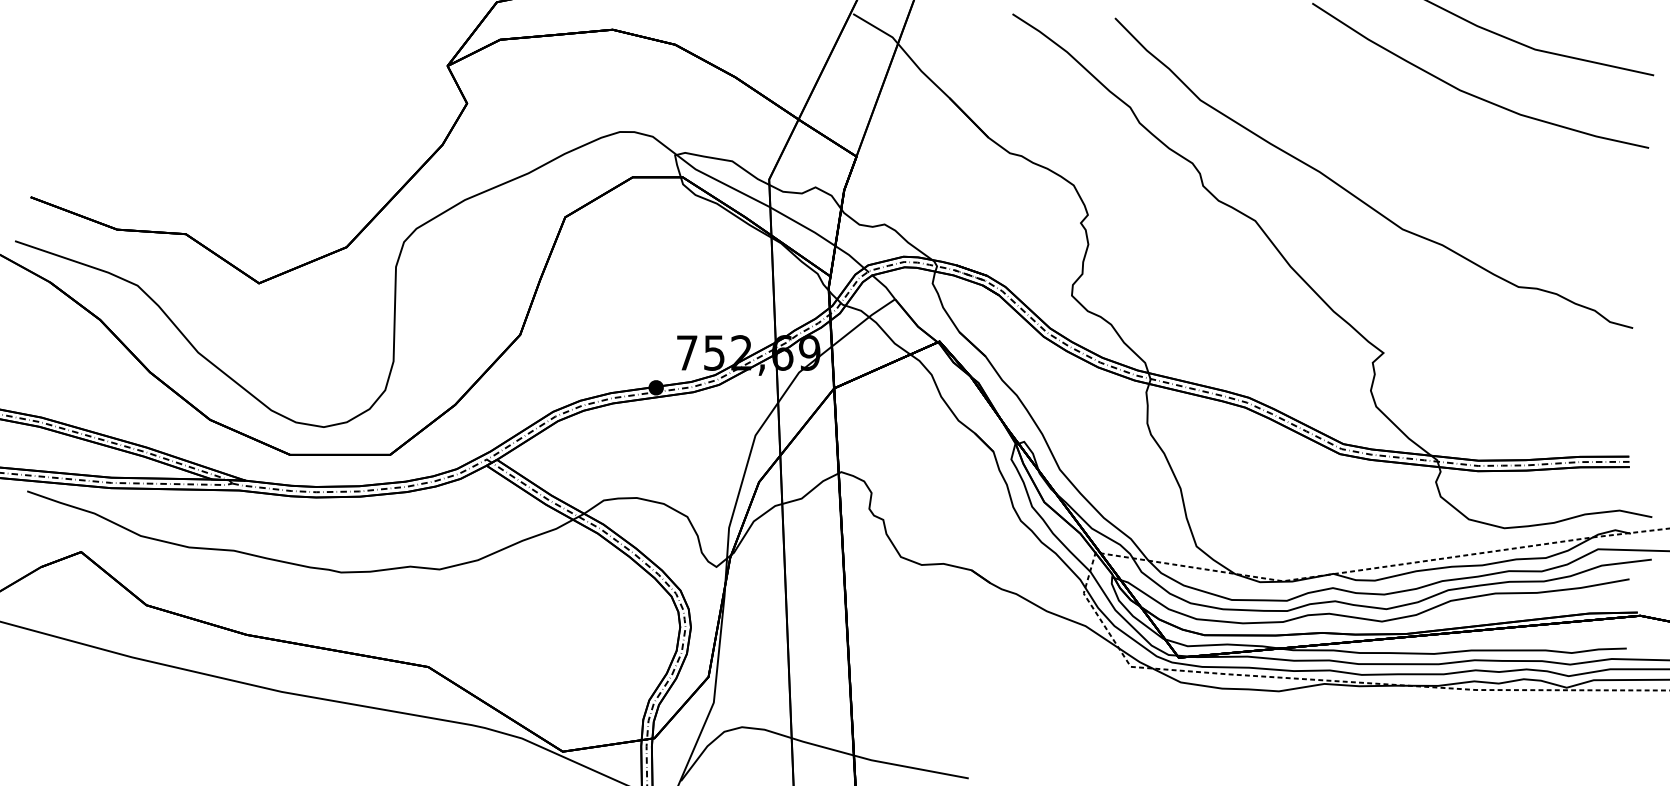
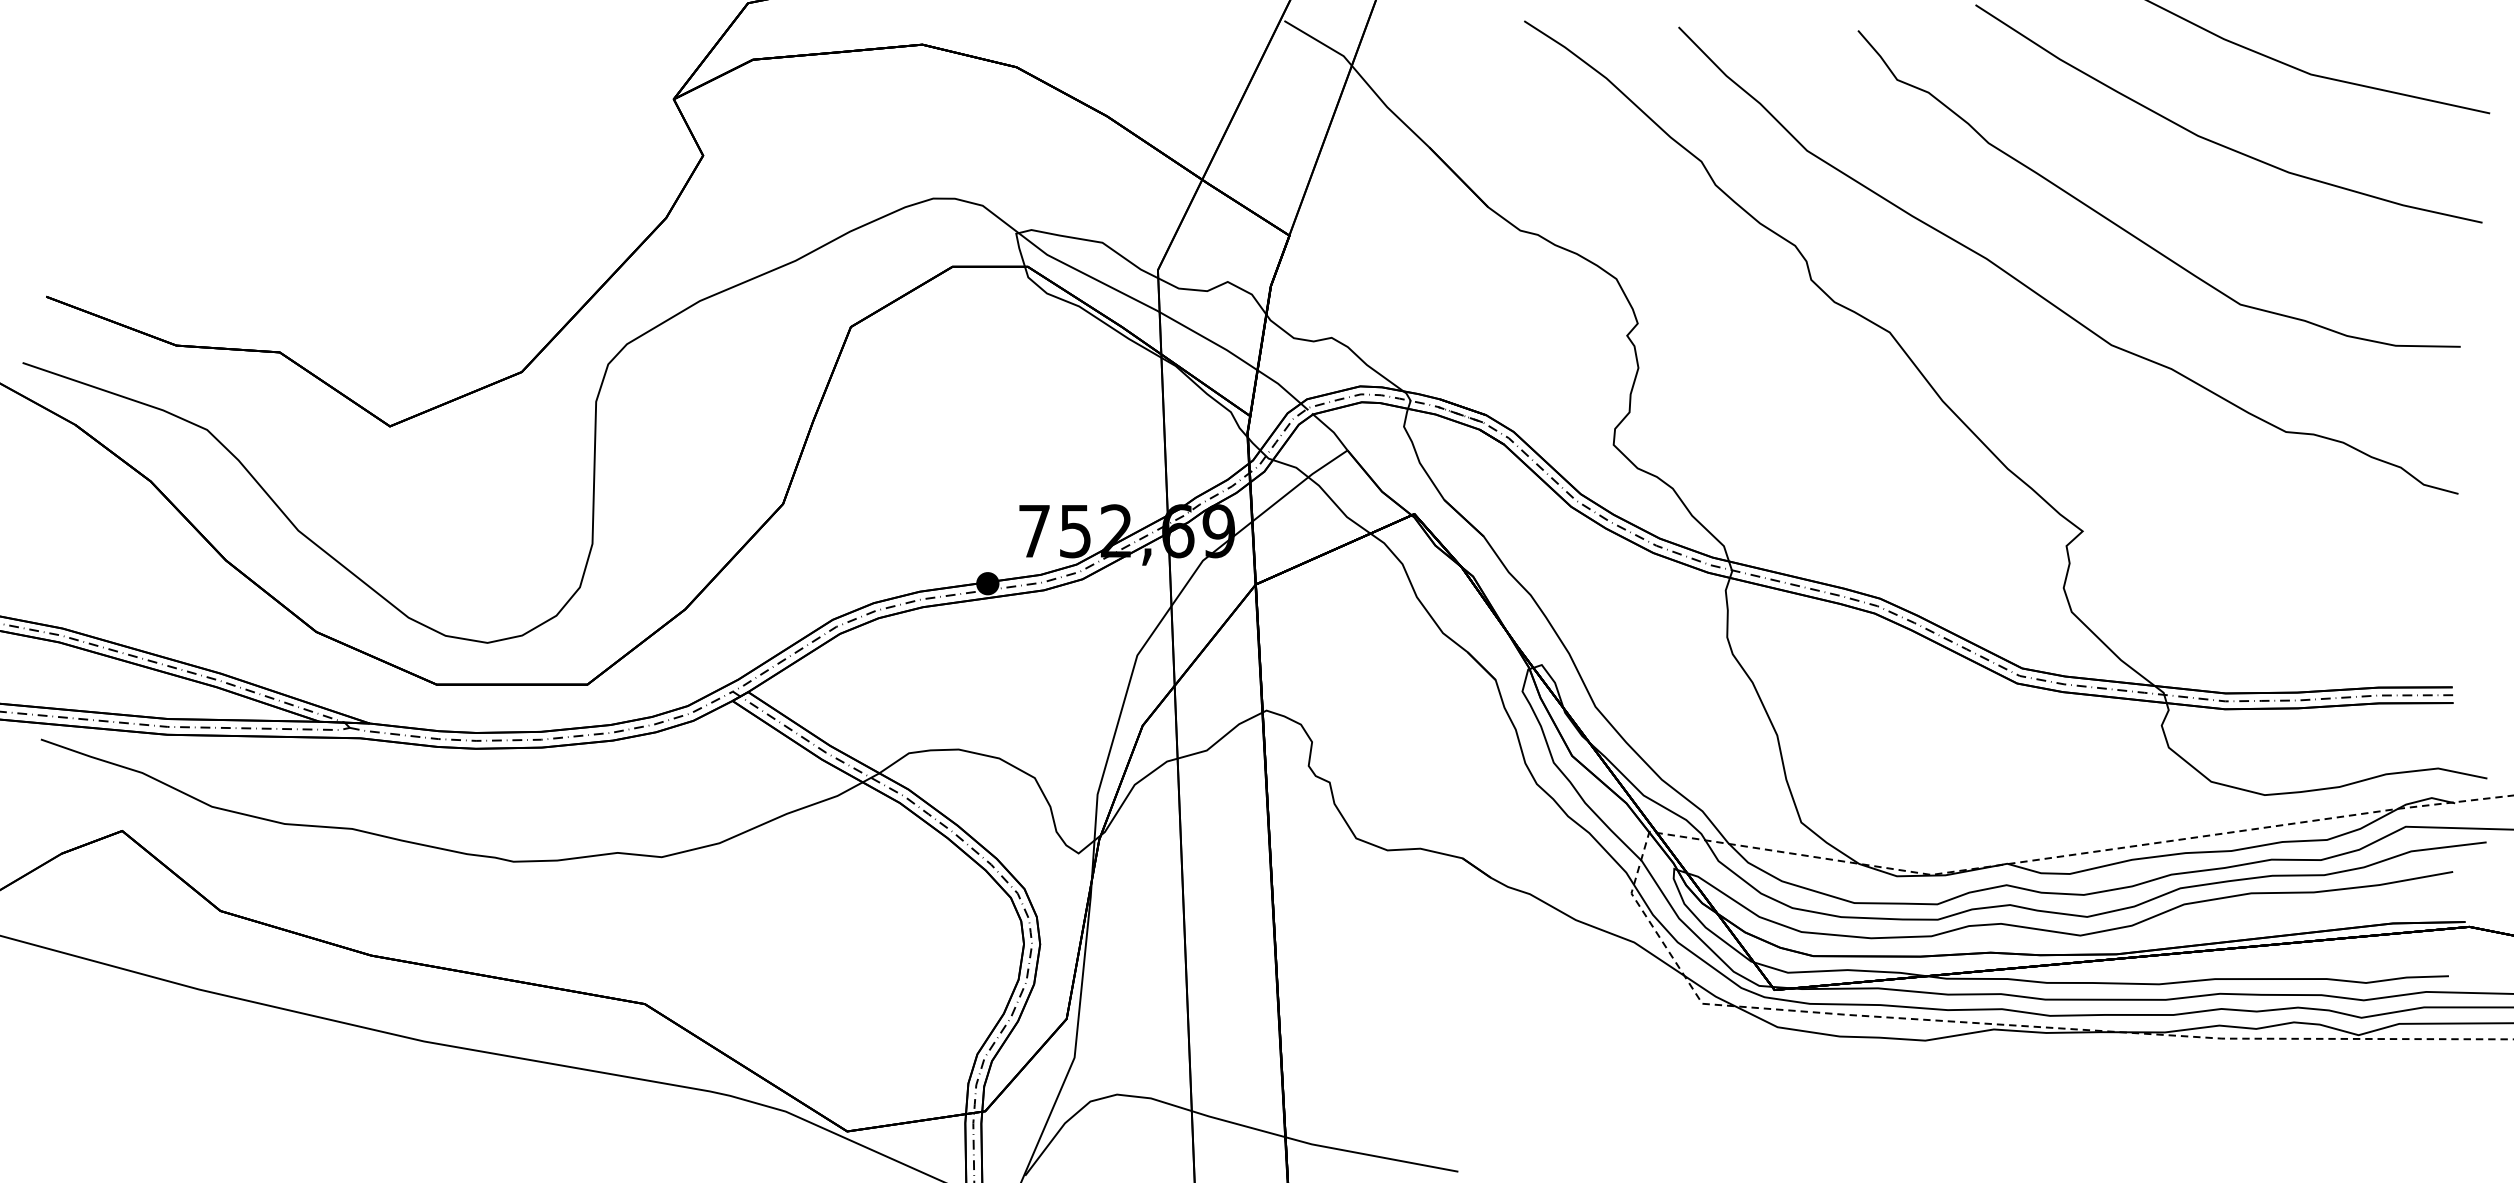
curve: (1414, 153) -> (2129, 230), added

